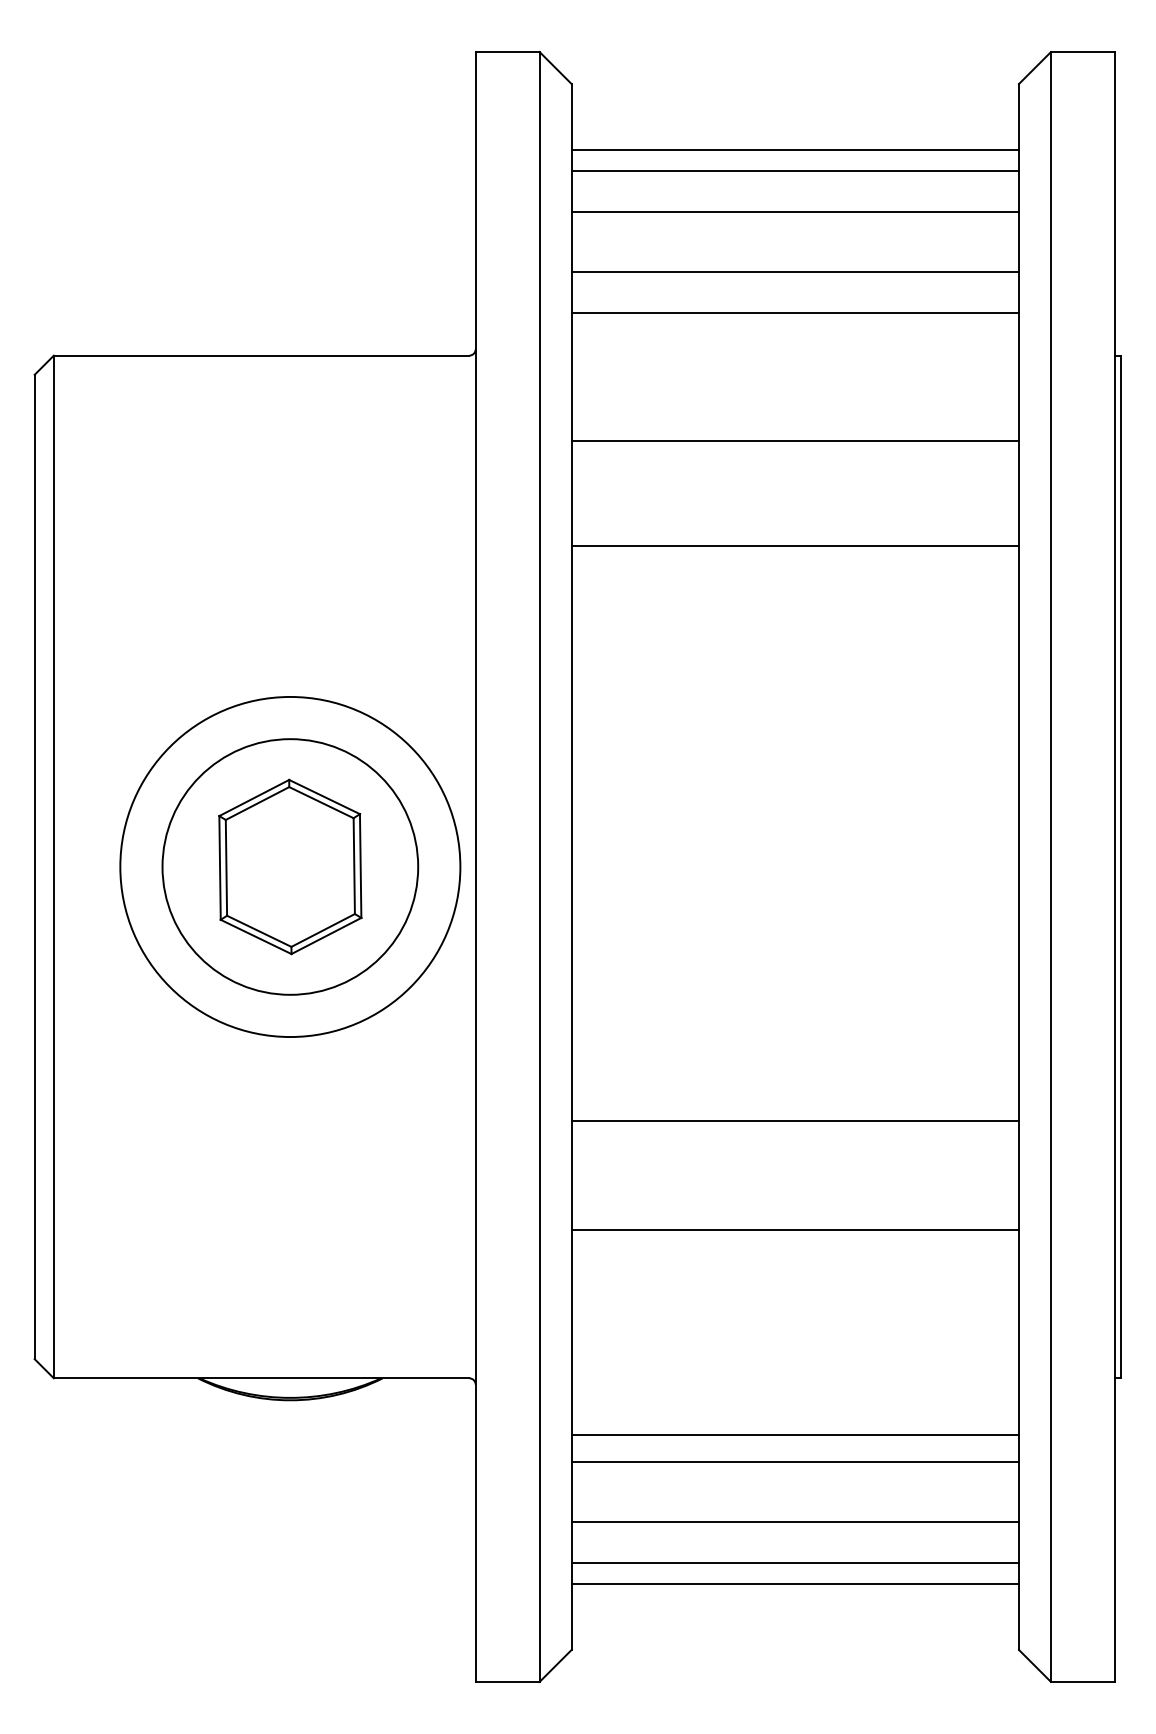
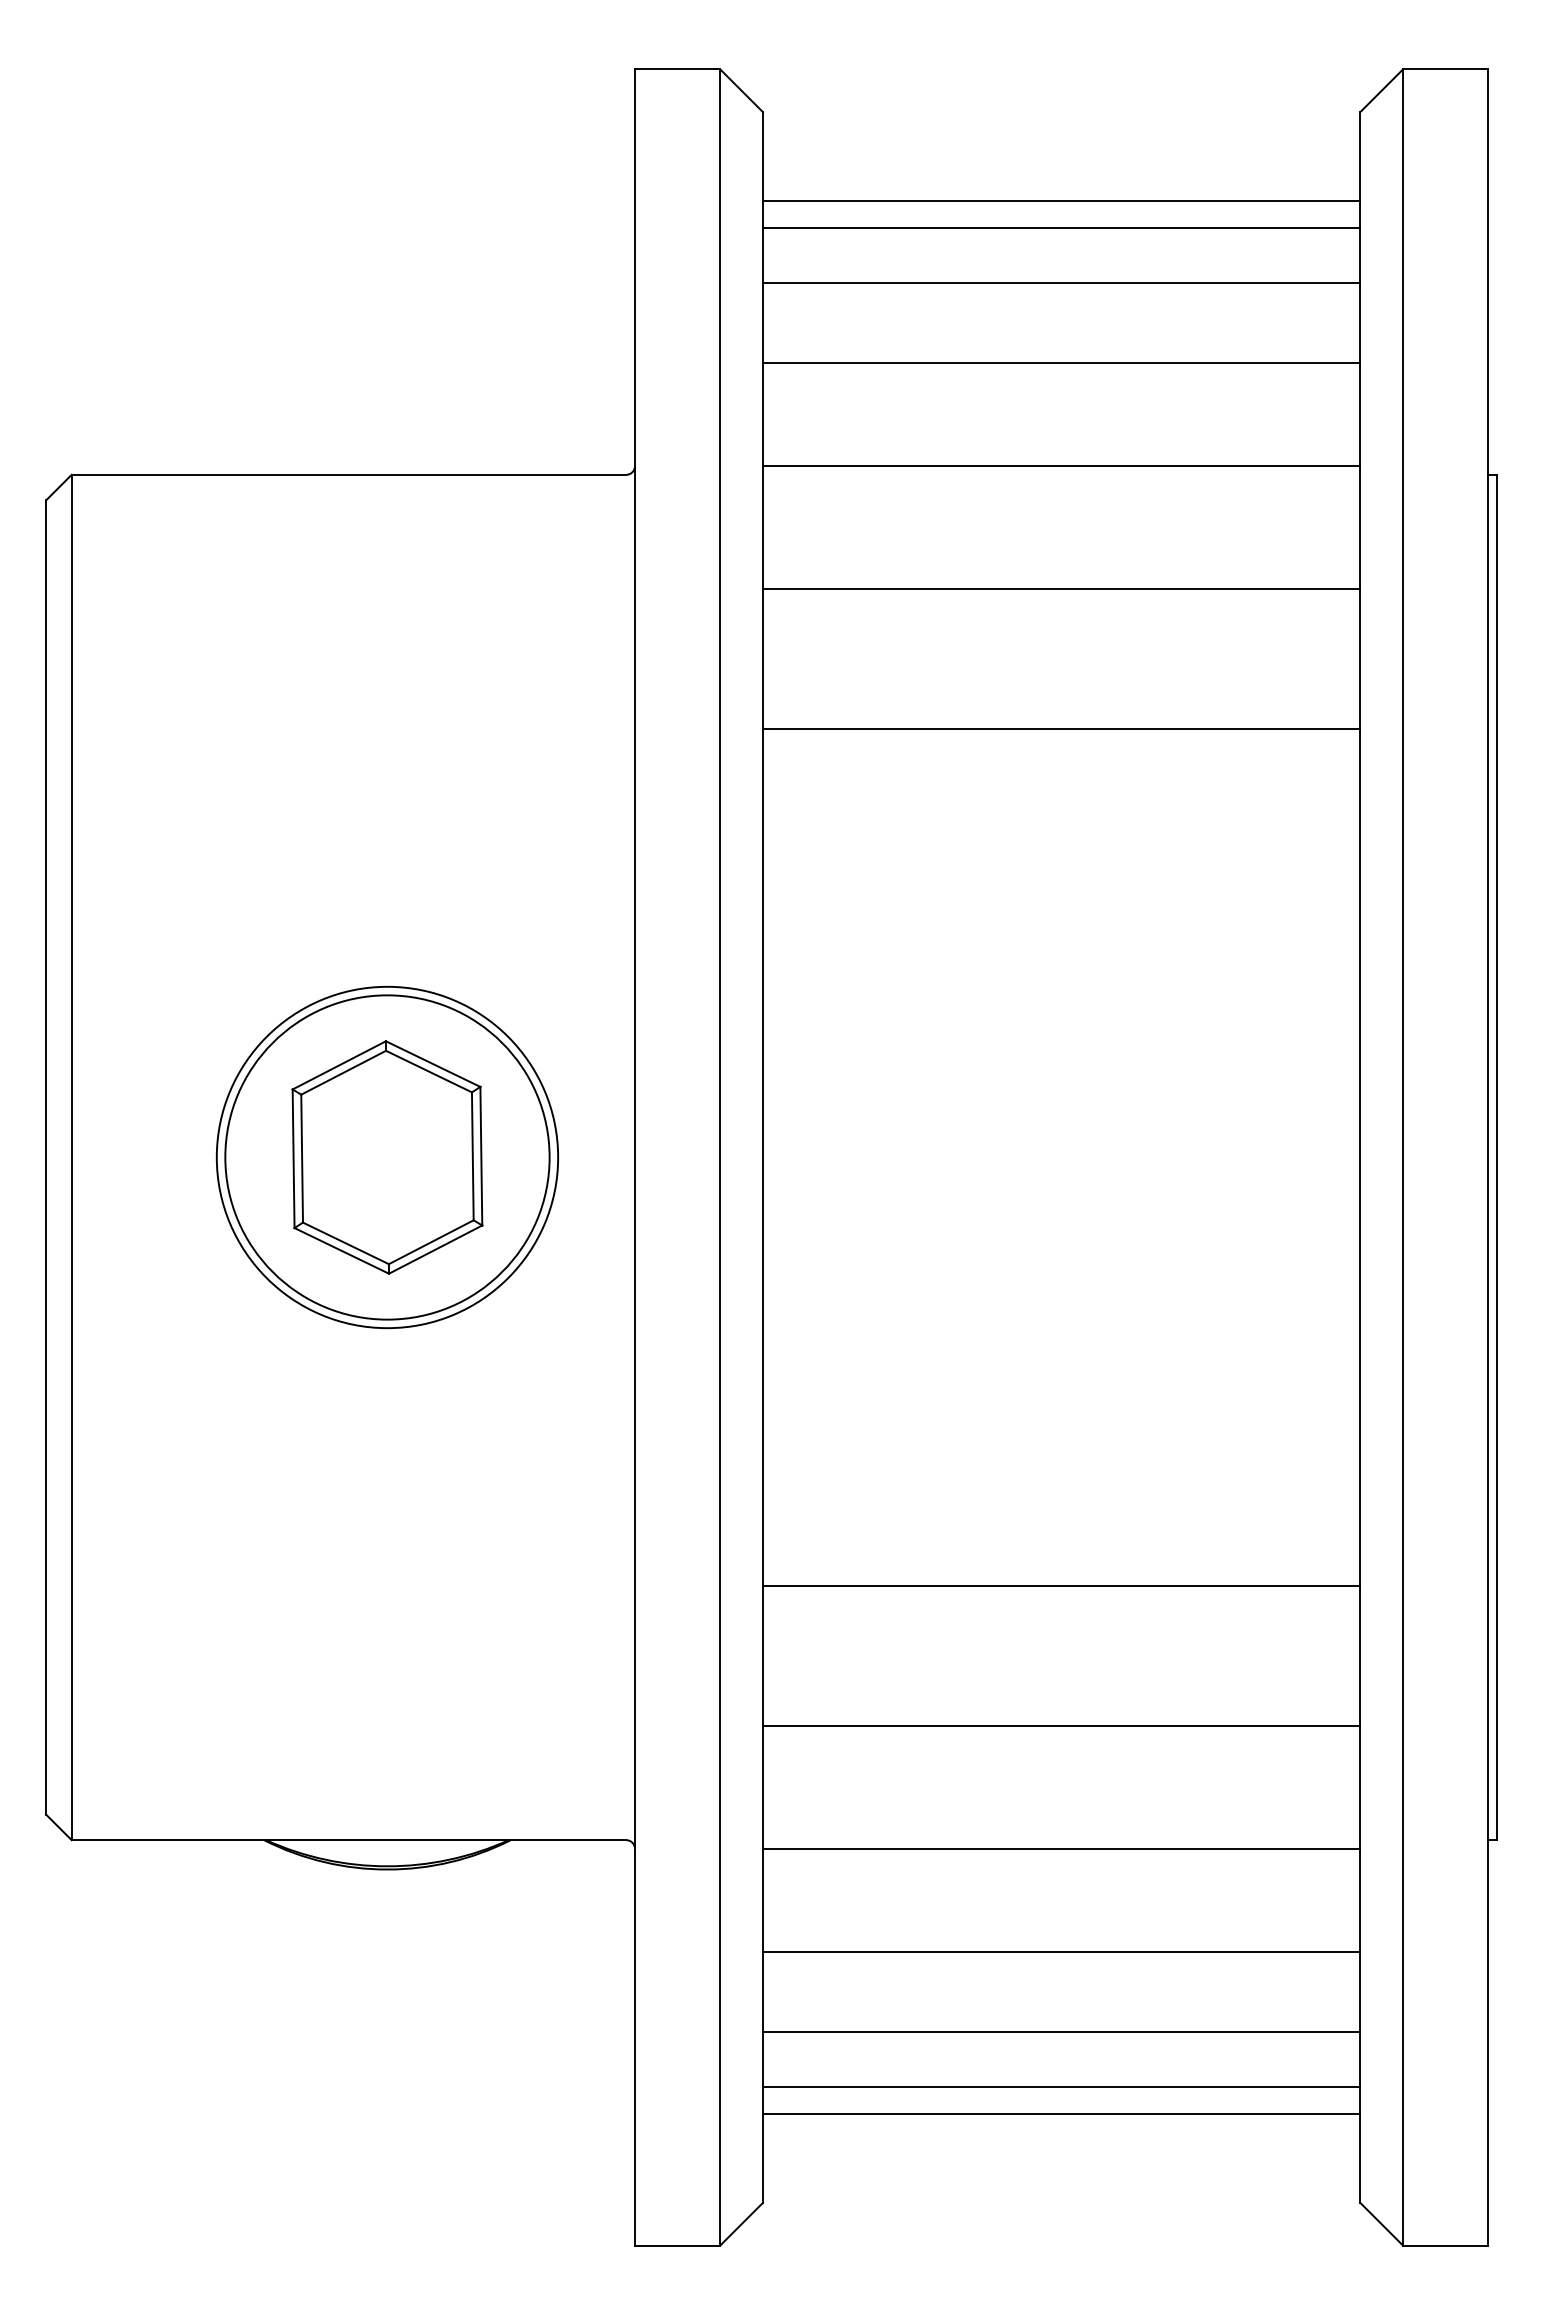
line: (795, 313) -> (1061, 466), moved
circle: (290, 867) -> (387, 1157), size x0.71
line: (795, 1121) -> (1061, 1586), moved
line: (795, 1230) -> (1061, 1725), moved
line: (795, 1434) -> (1061, 1848), moved

